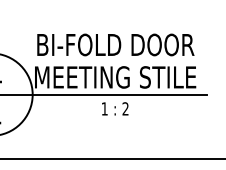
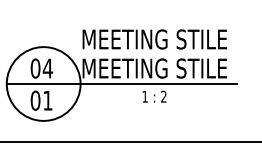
text: (115, 44) -> (154, 39), BI-FOLD DOOR -> MEETING STILE

